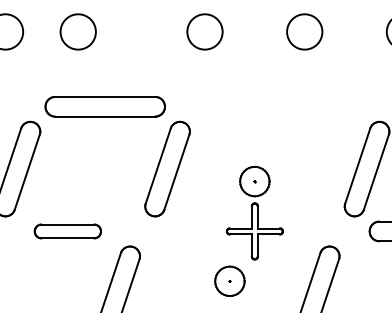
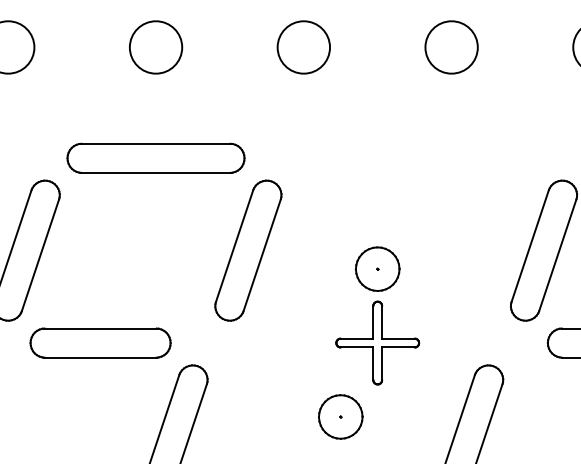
circle: (77, 31) -> (154, 46), moved
part: (67, 231) -> (100, 343), size x1.43

